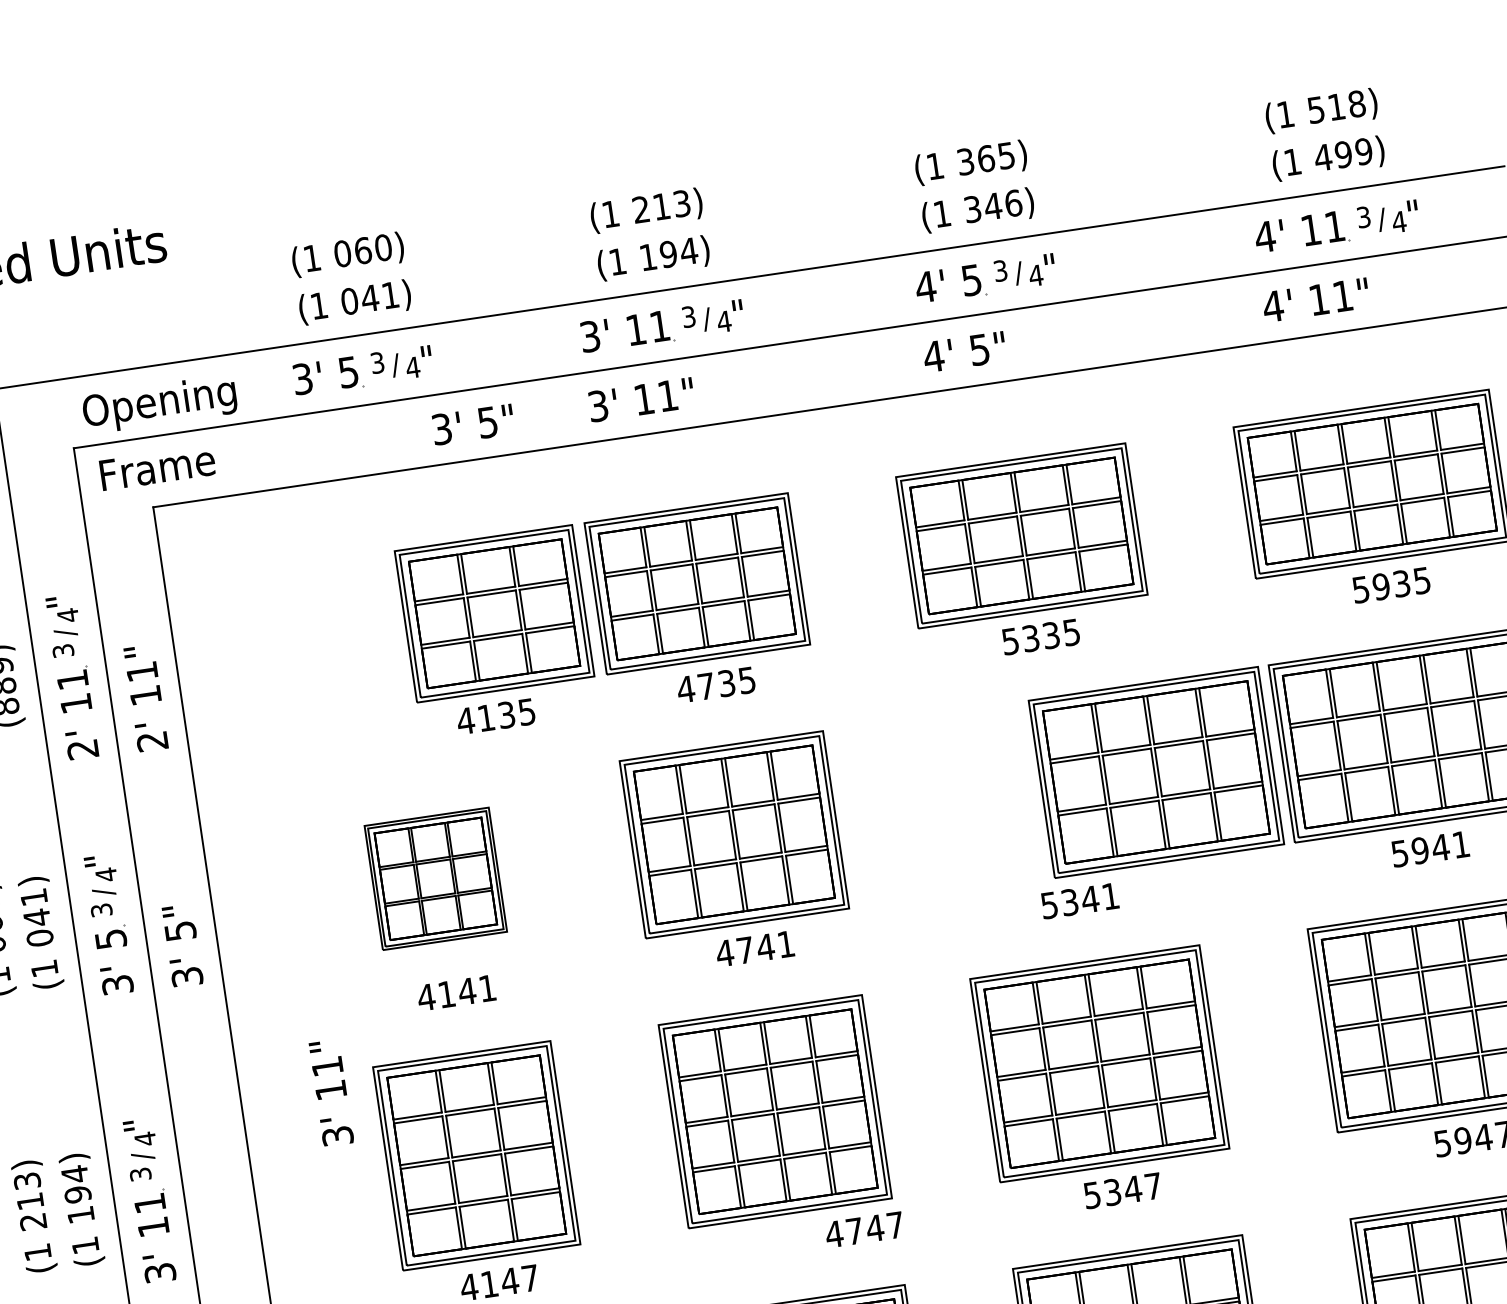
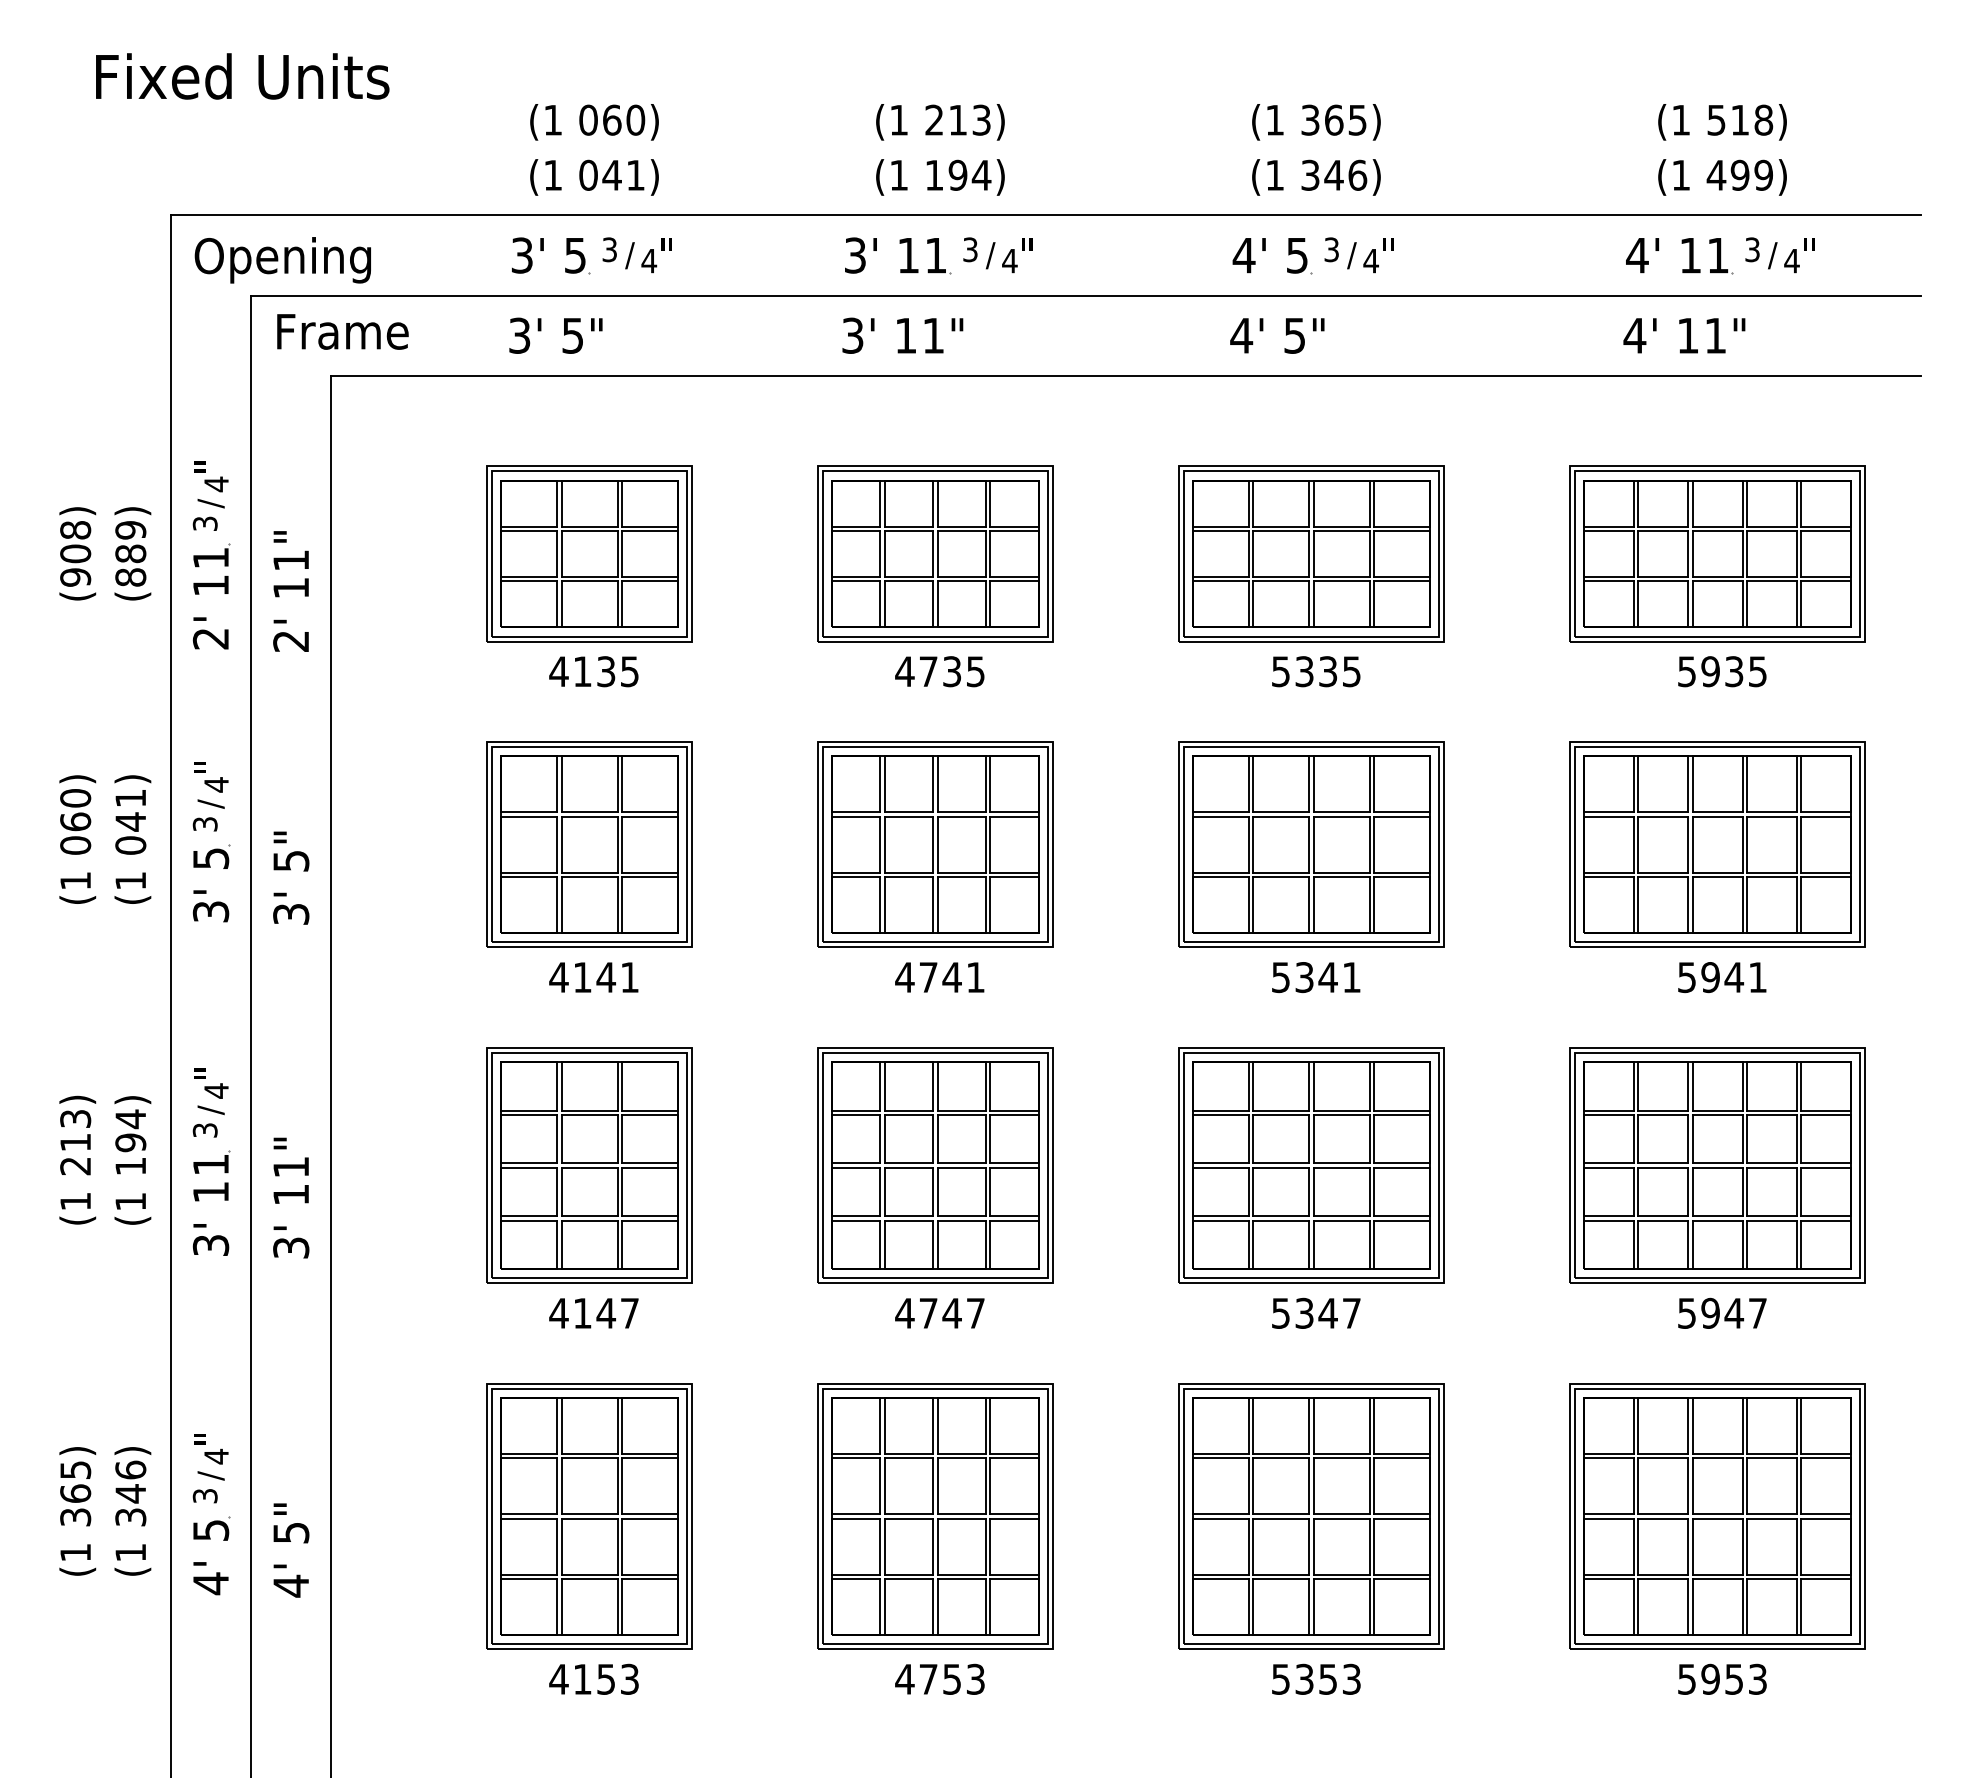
text: (159, 404) -> (282, 260), moved
text: (472, 424) -> (555, 335), moved
part: (494, 613) -> (589, 553), moved
text: (495, 716) -> (593, 671), moved
part: (1156, 772) -> (1311, 844), moved
part: (435, 878) -> (589, 844), size x1.43
text: (331, 1092) -> (291, 1197), moved
text: (864, 1229) -> (939, 1313), moved

